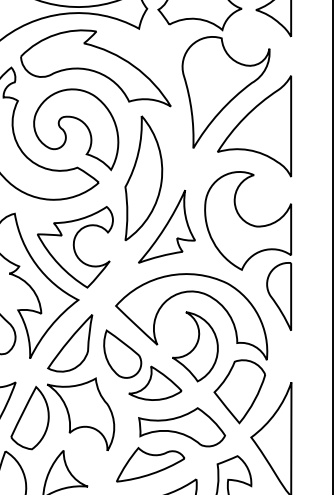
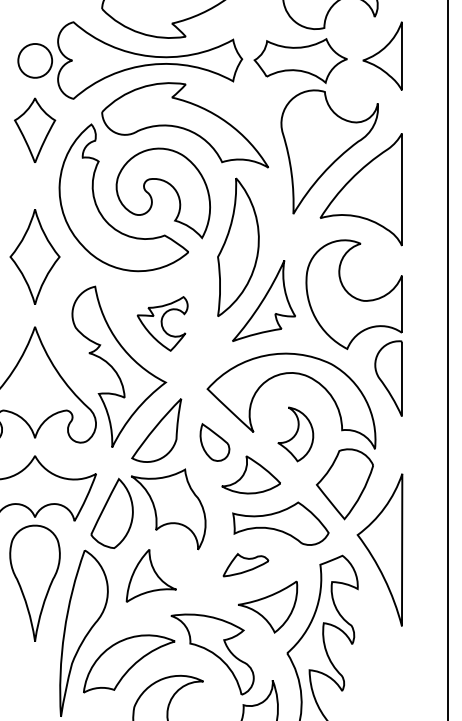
part: (75, 246) -> (162, 323), size x0.6
part: (195, 346) -> (295, 434), size x0.7
part: (122, 354) -> (214, 442), size x0.7
part: (150, 464) -> (245, 564), size x0.6

